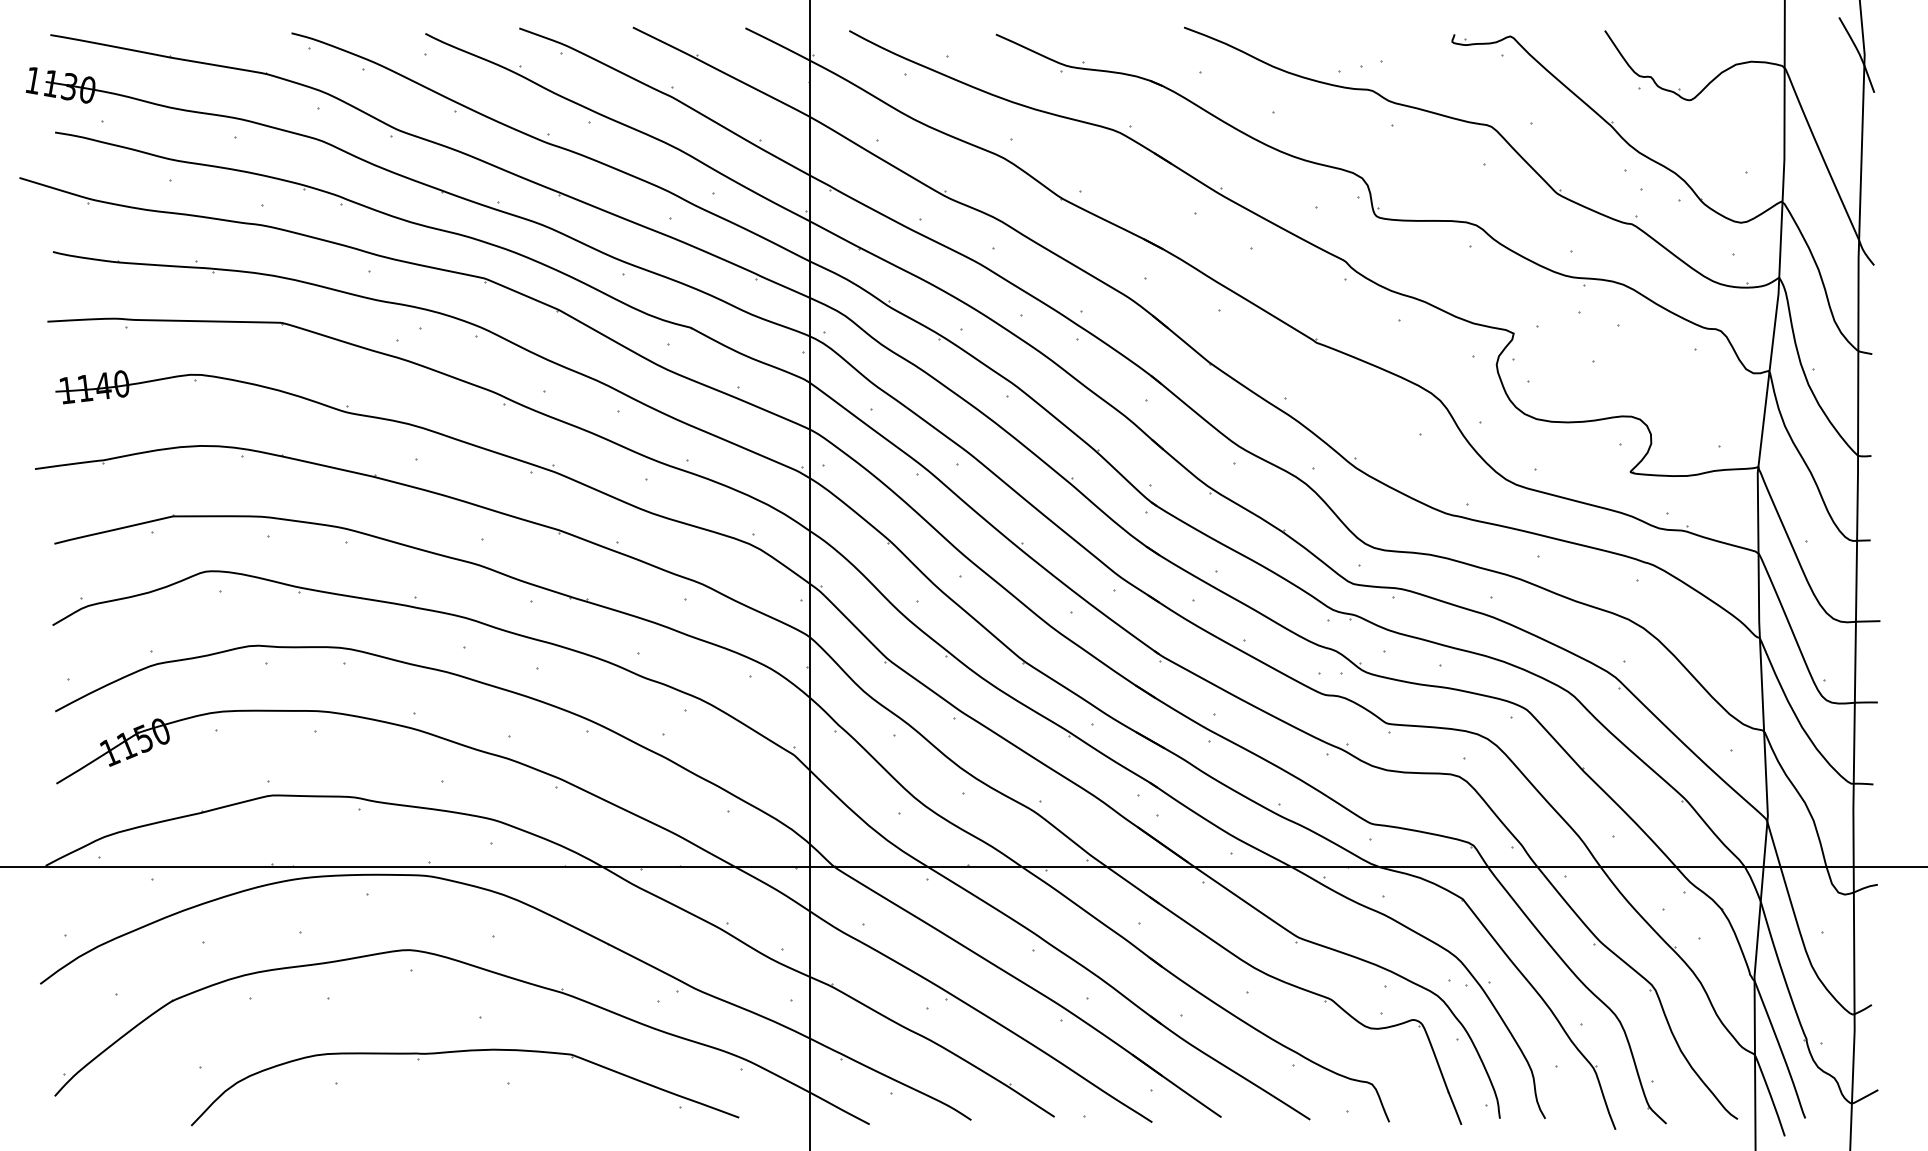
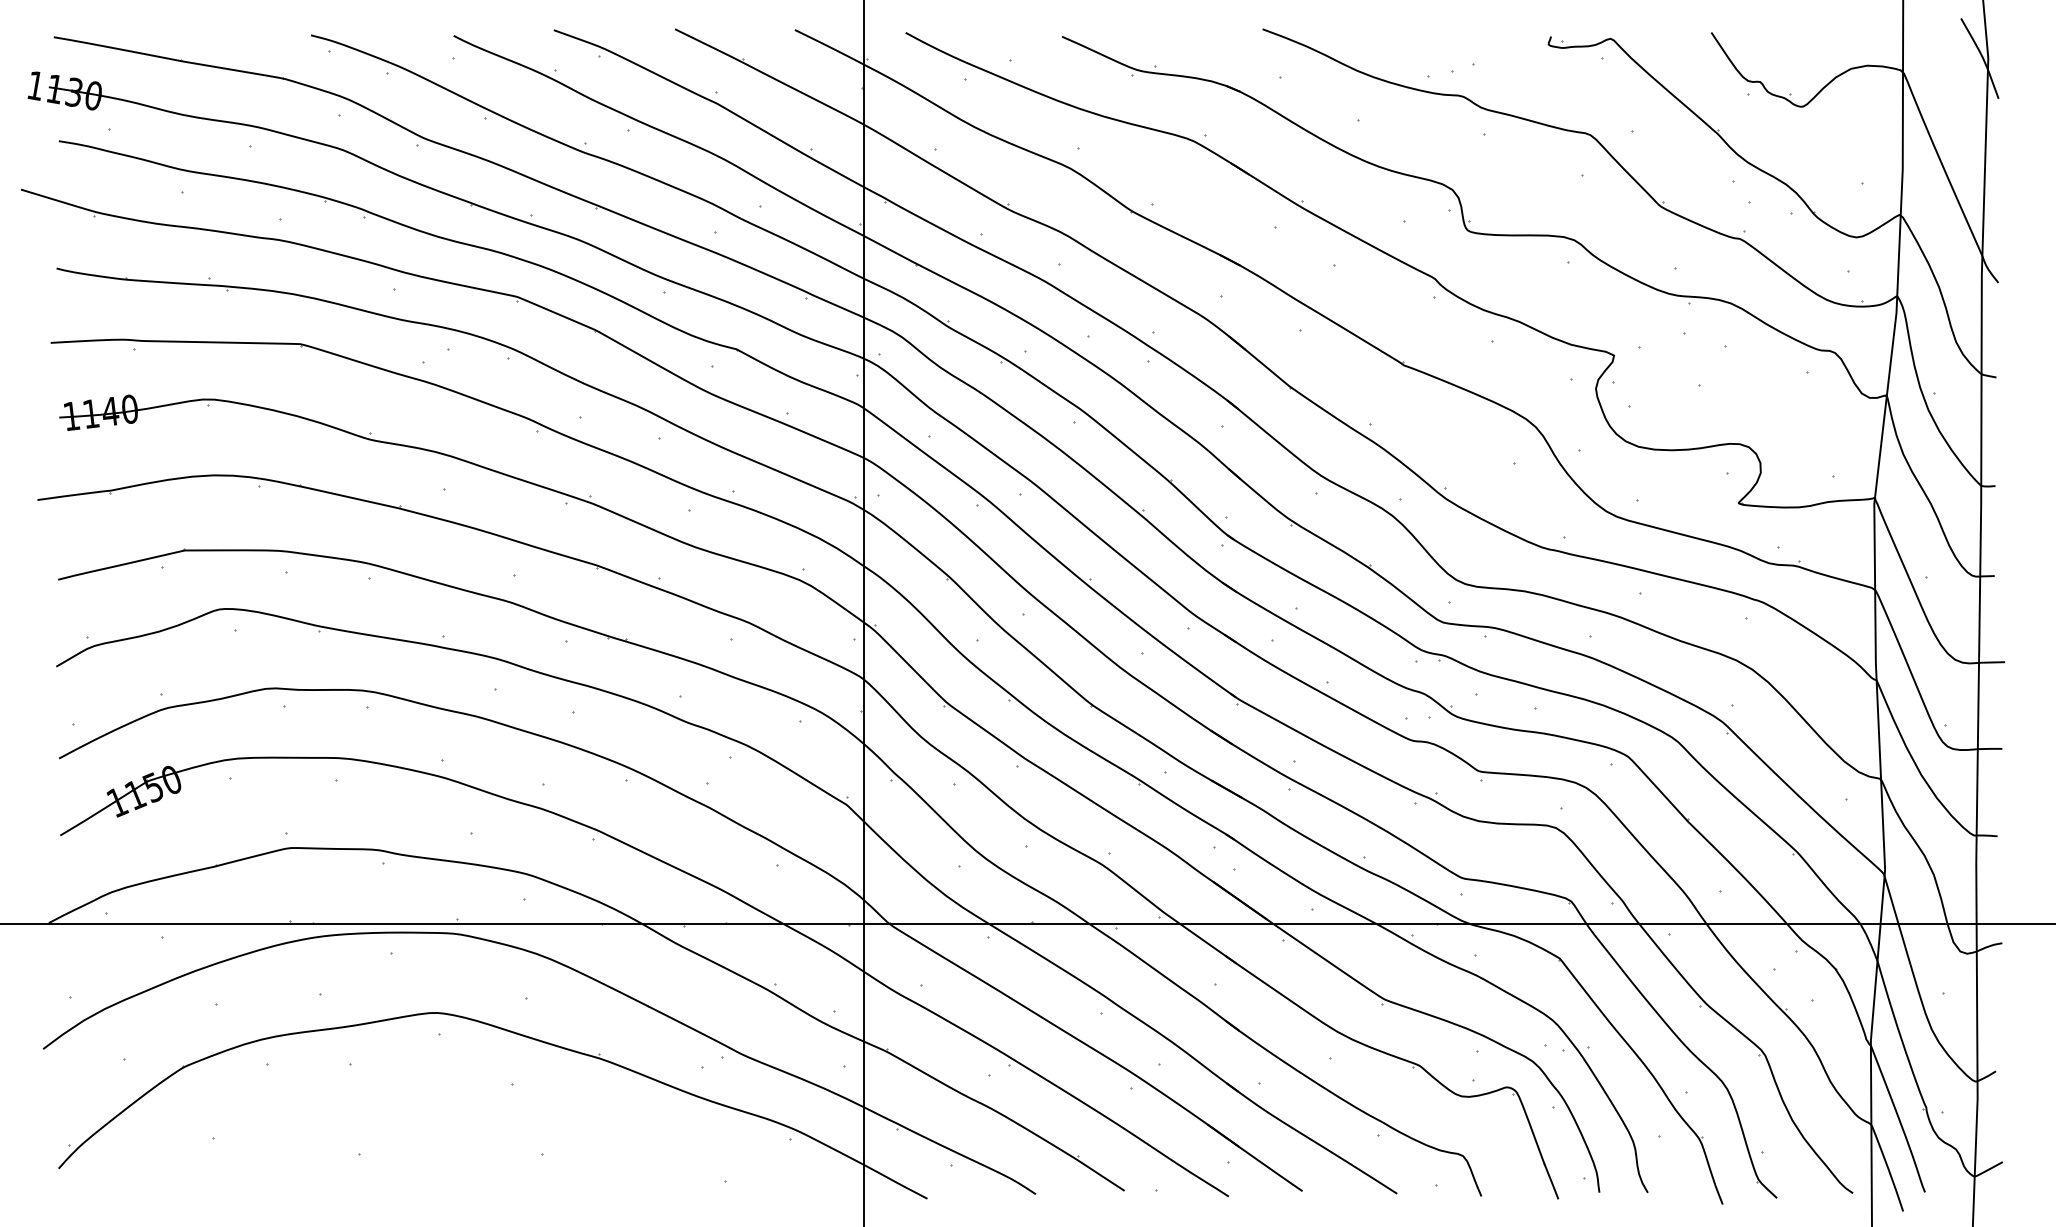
part: (464, 1051) -> (495, 1121), removed

